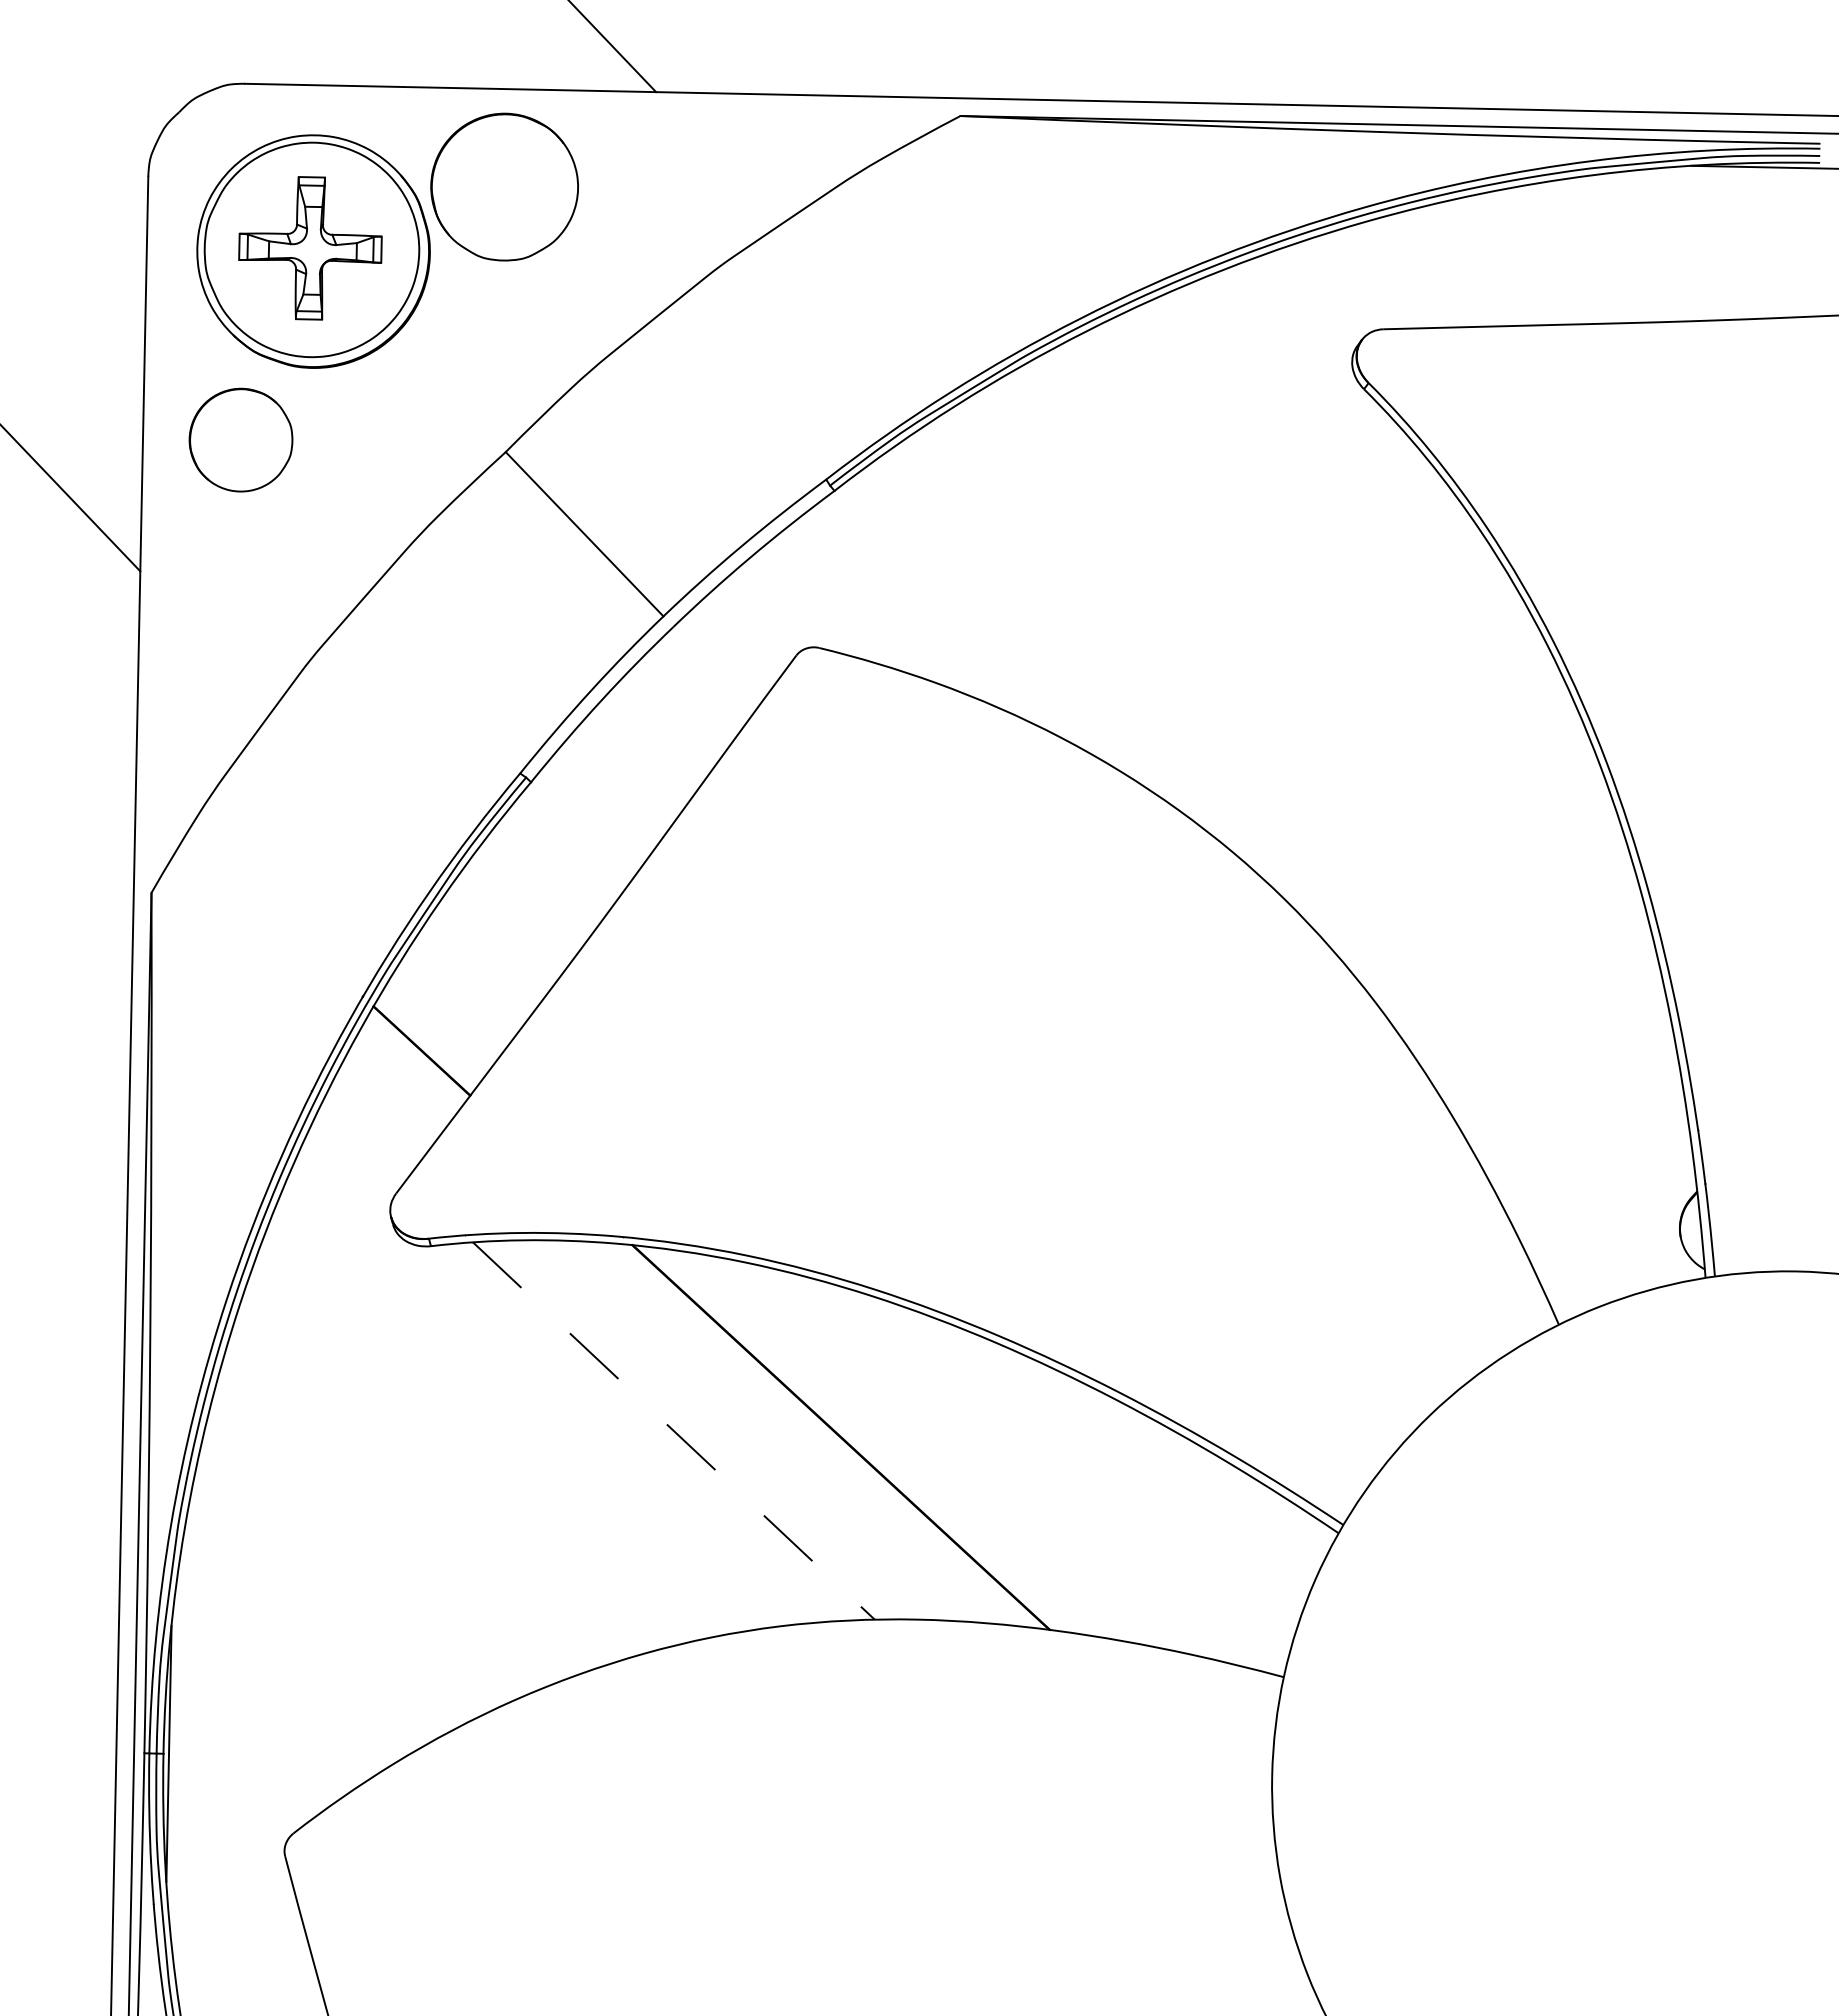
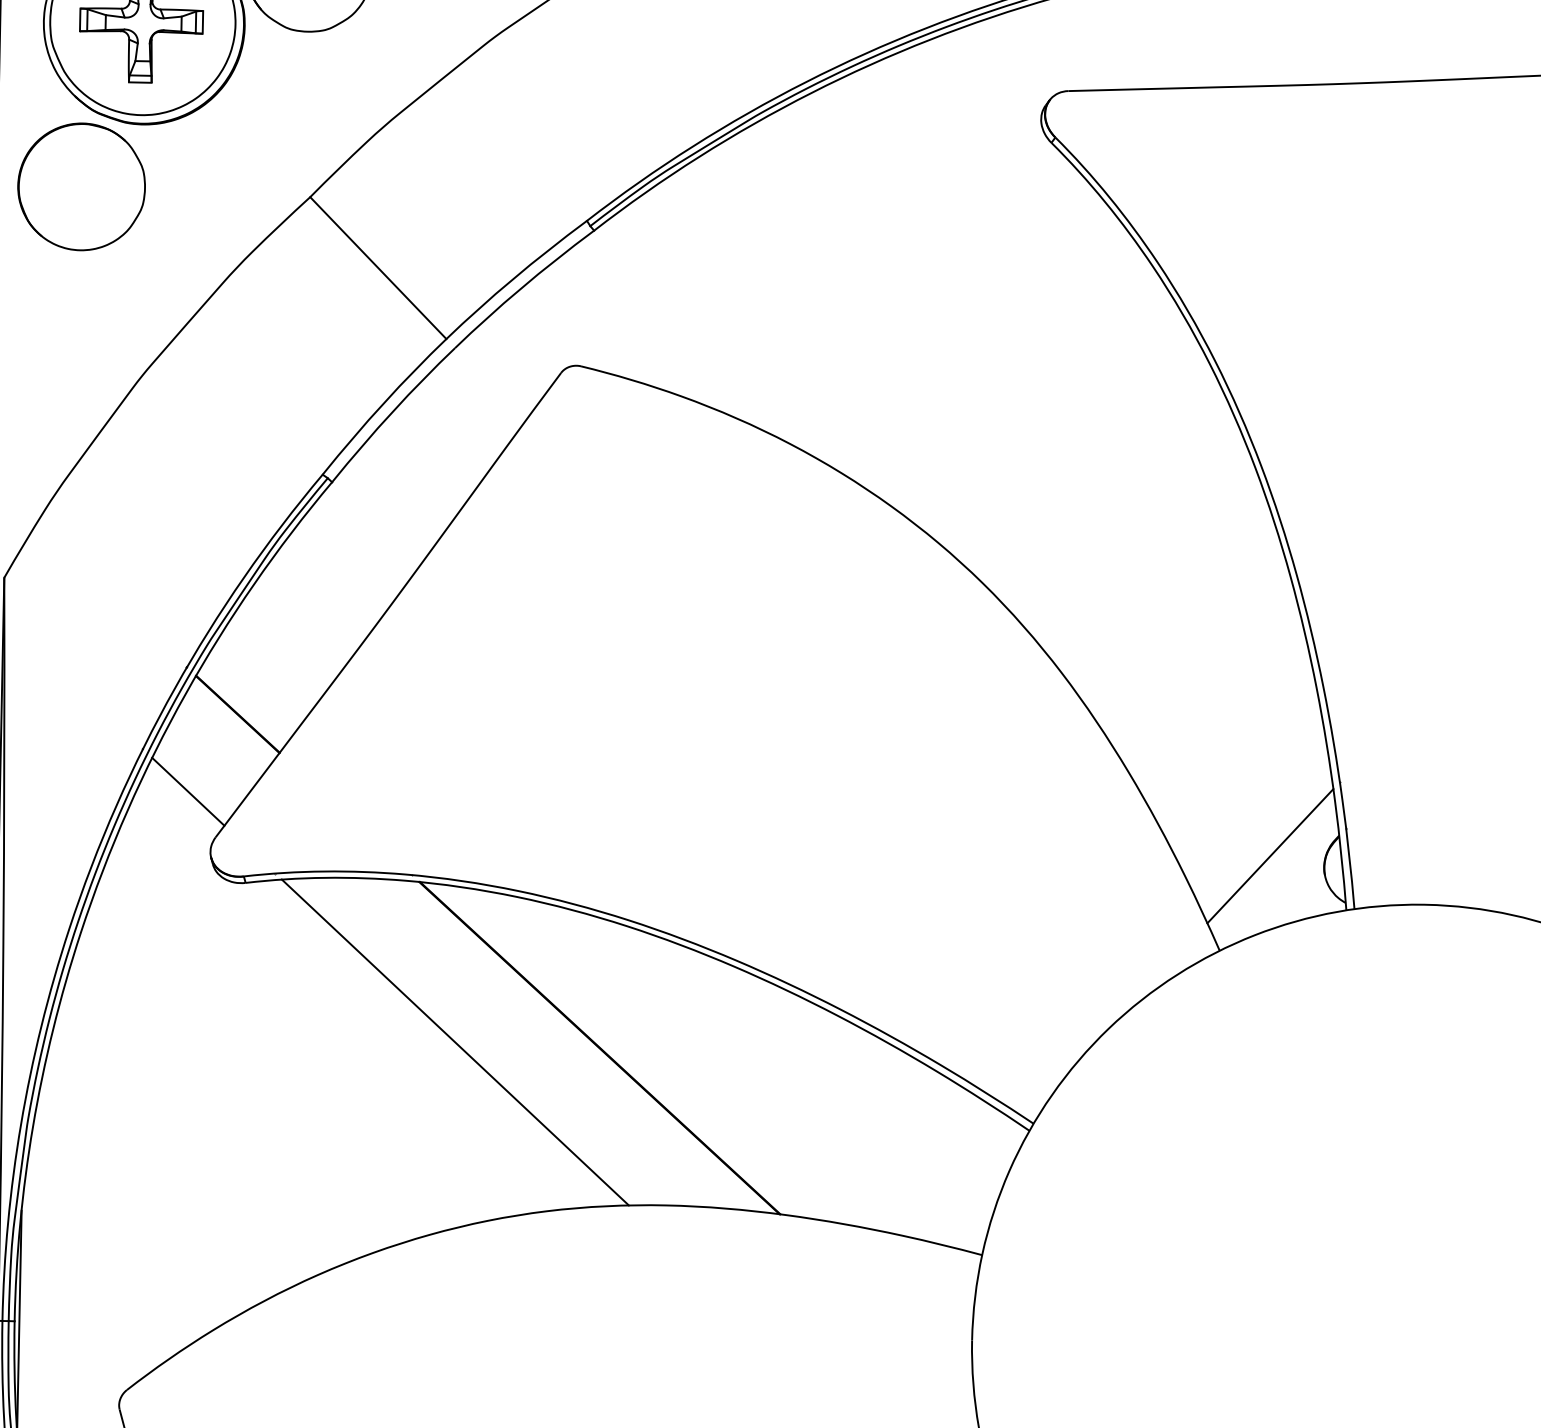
part: (240, 439) -> (81, 186), size x1.43
line: (364, 1140) -> (188, 791), added
line: (1617, 1214) -> (1270, 855), added
line: (673, 1430) -> (455, 1042), dashed -> solid

